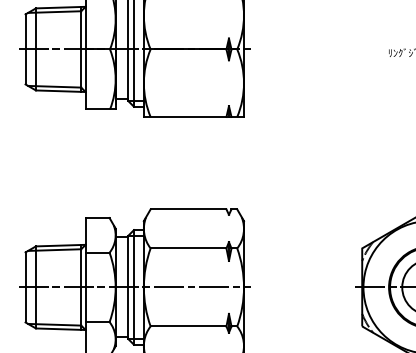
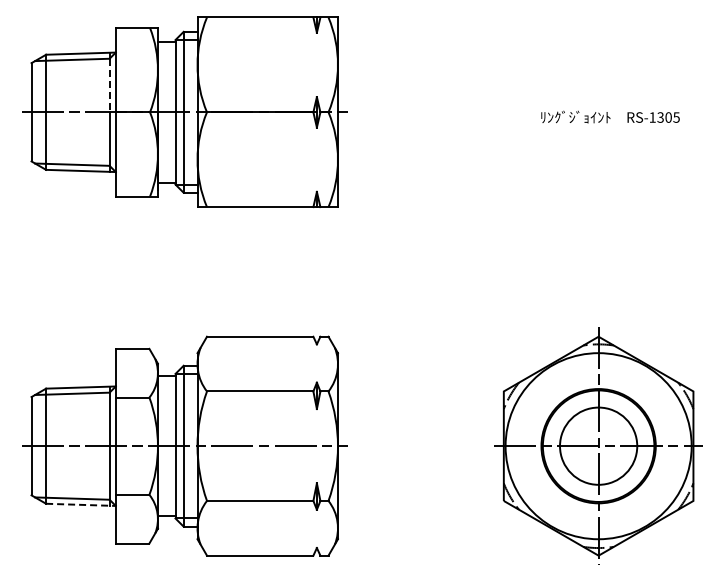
line: (81, 30) -> (109, 85), solid -> dashed
line: (60, 328) -> (80, 504), solid -> dashed

